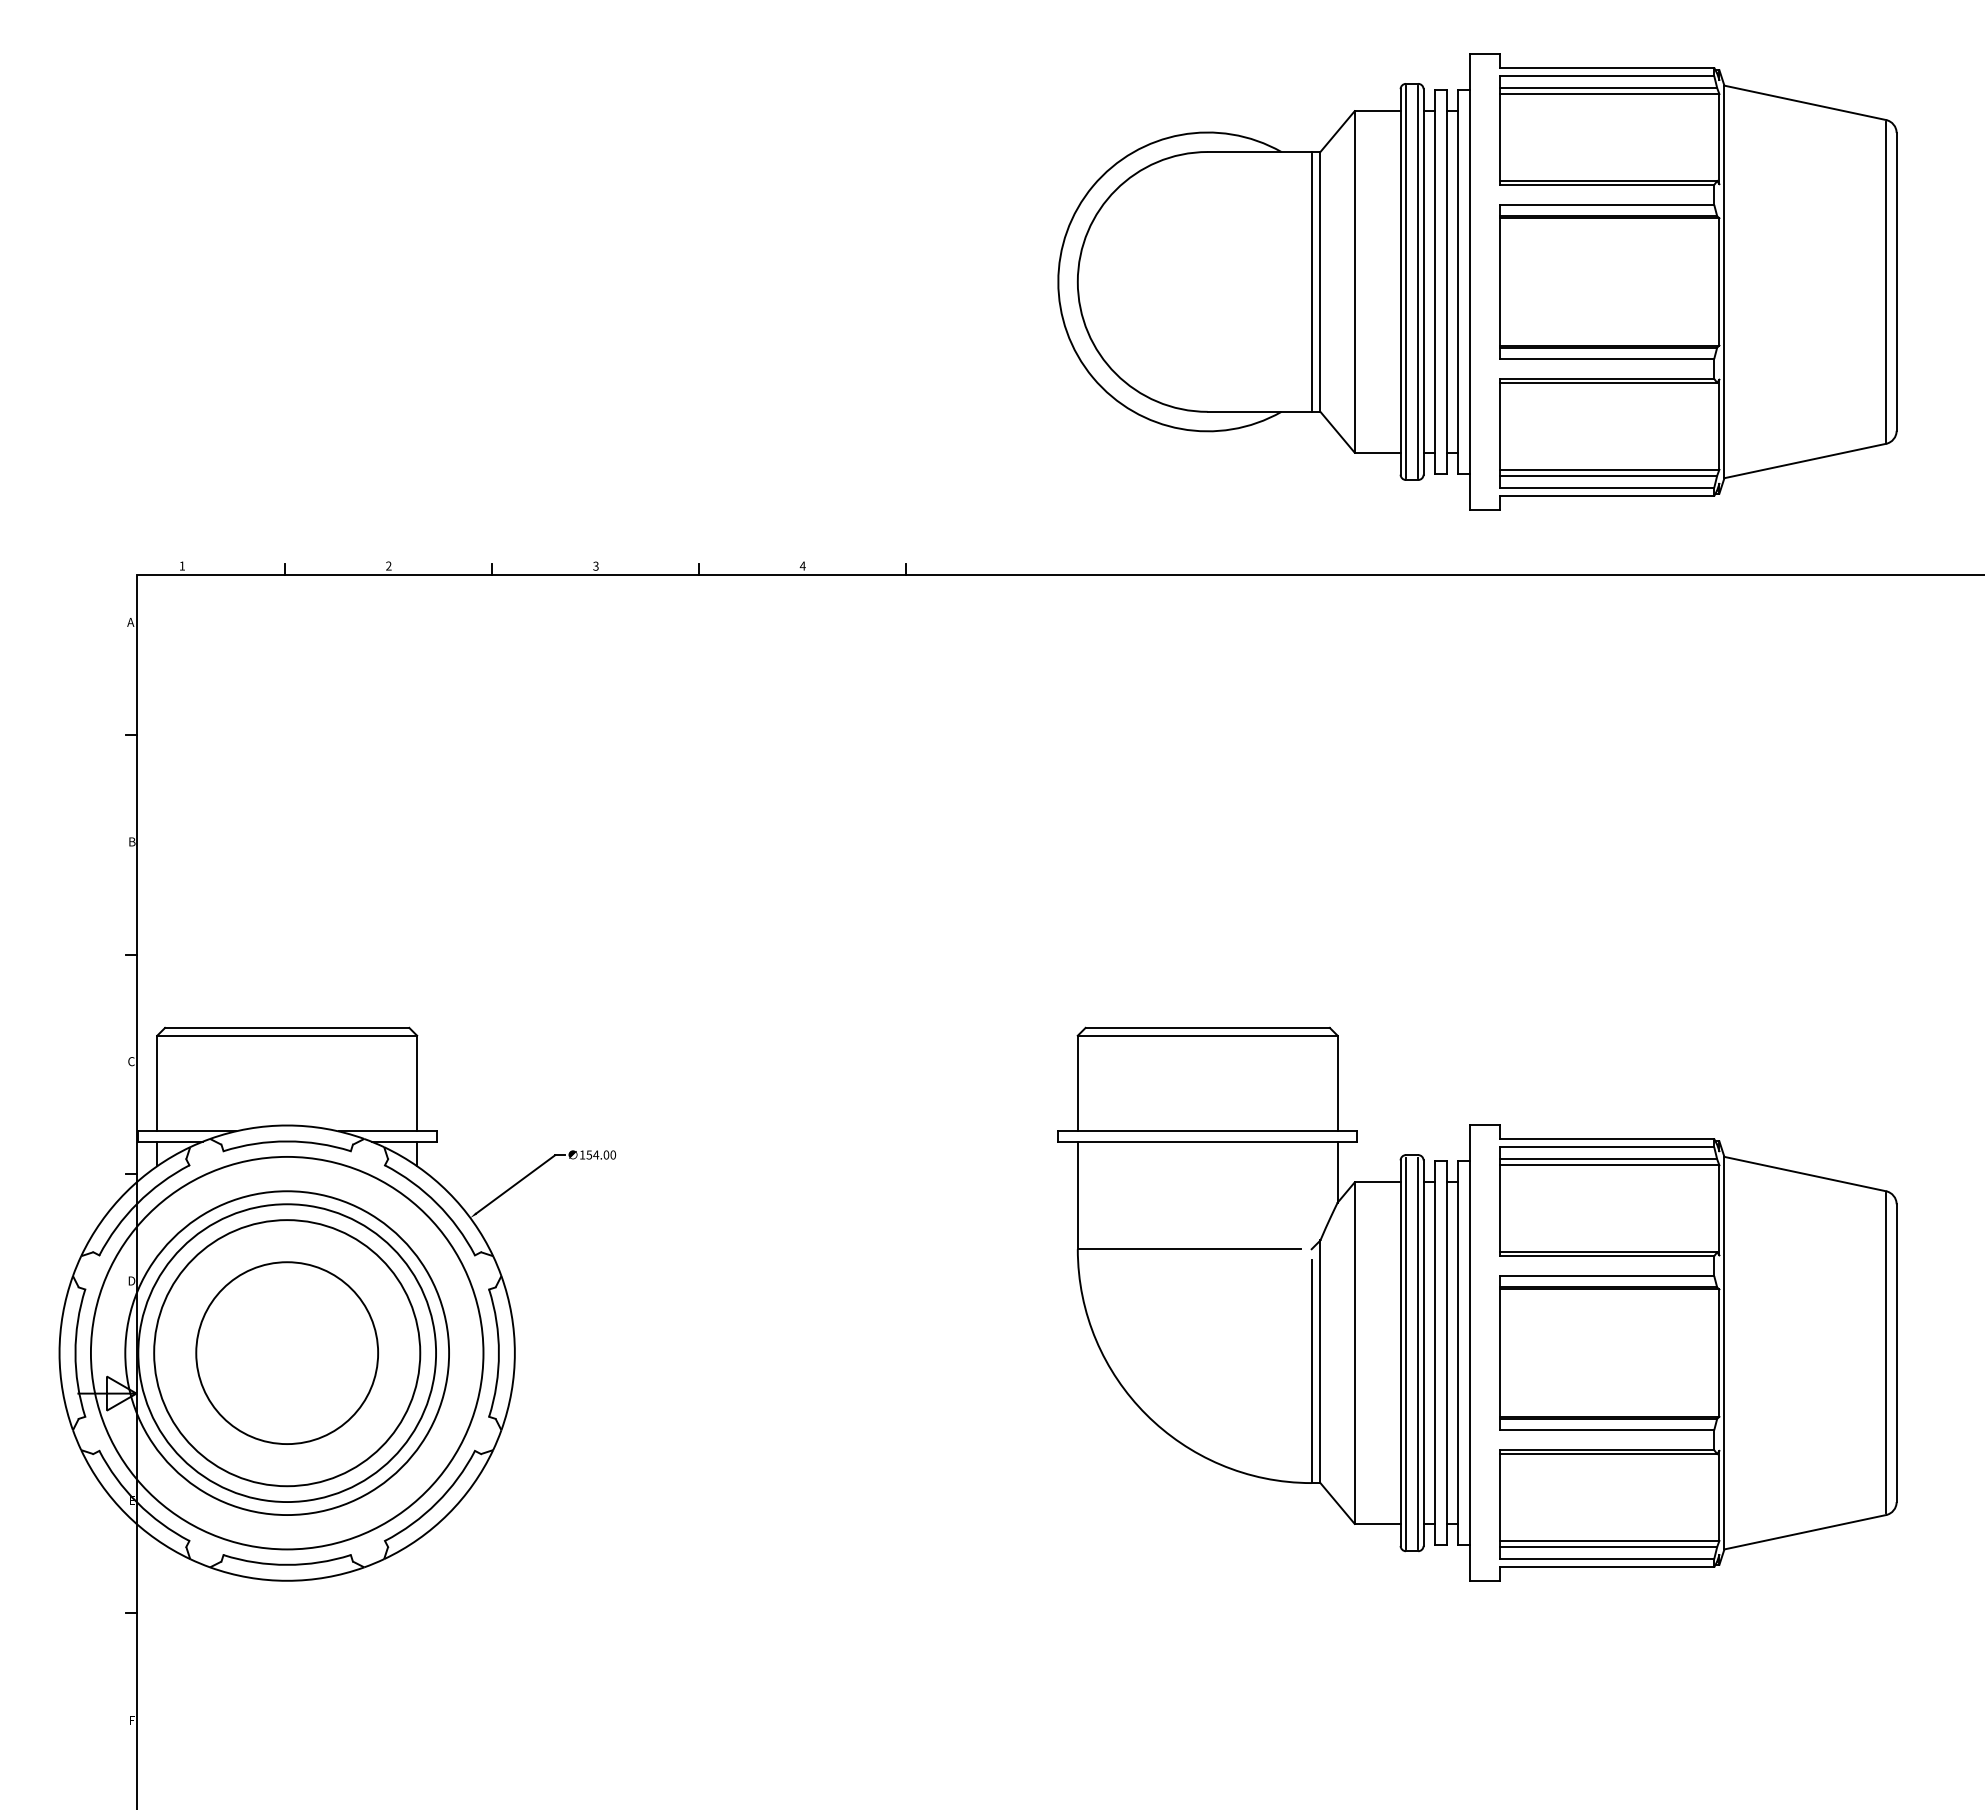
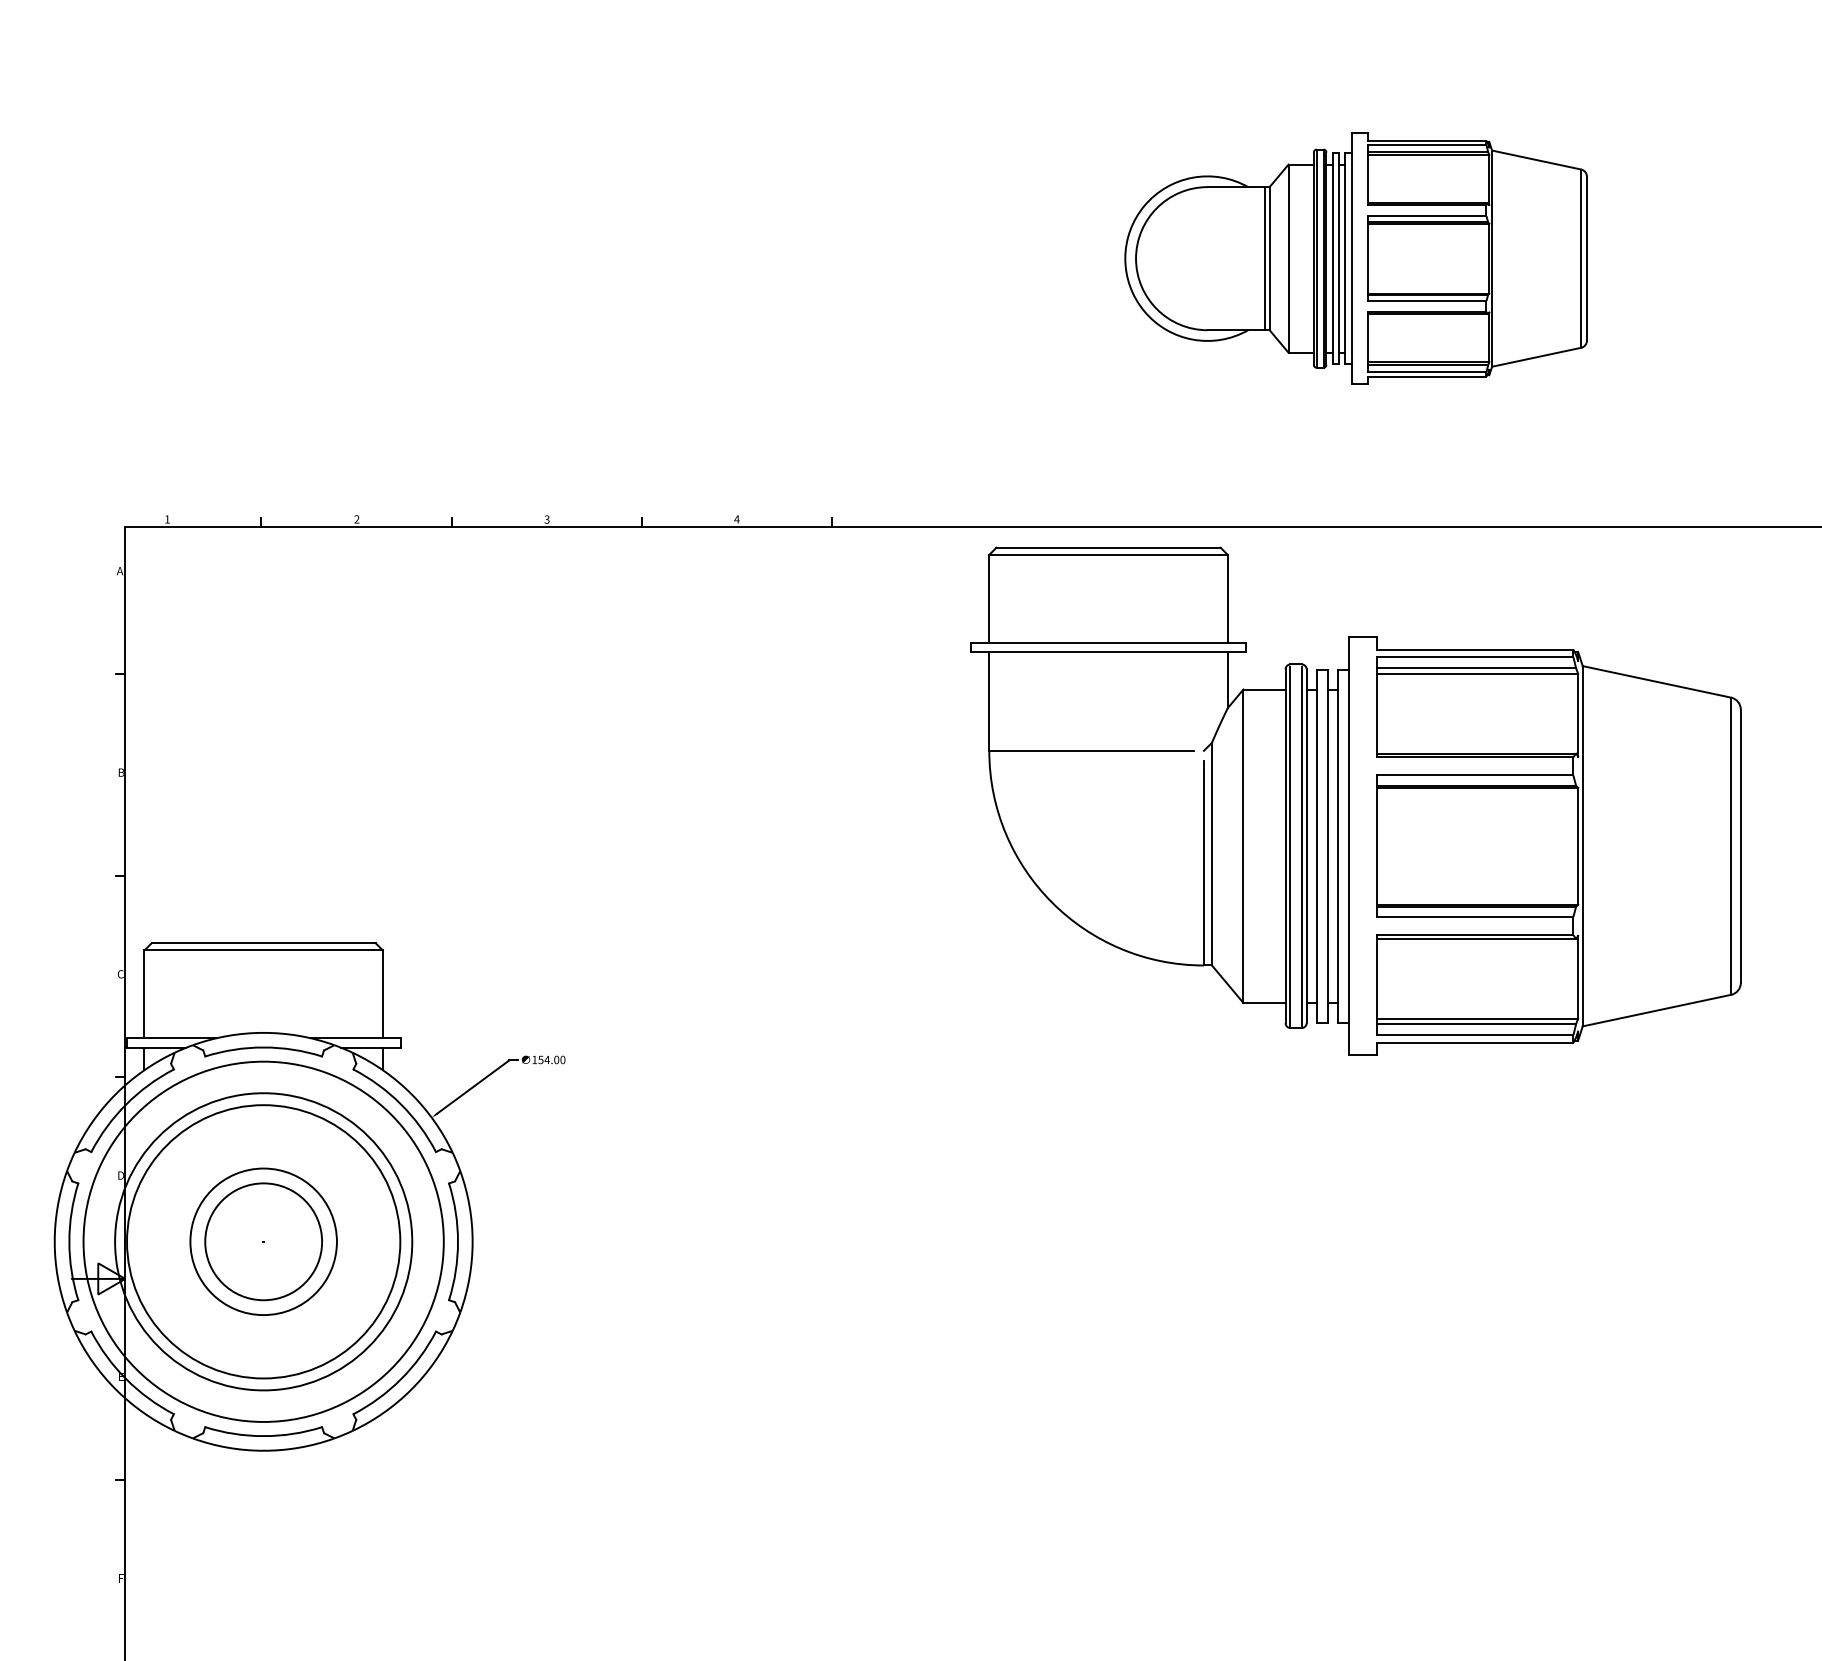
part: (1477, 281) -> (1356, 258), size x0.6
part: (1477, 1303) -> (1356, 800), moved
circle: (287, 1353) -> (263, 1242), size x0.6
circle: (287, 1353) -> (263, 1242), size x0.7

